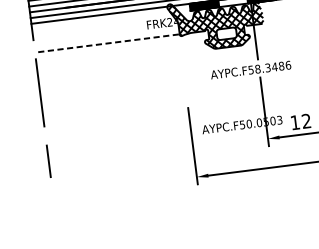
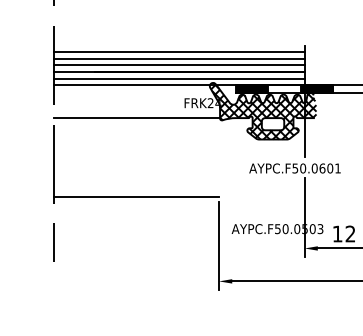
line: (106, 43) -> (136, 118), dashed -> solid
text: (273, 67) -> (320, 168), AYPC.F58.3486 -> AYPC.F50.0601
line: (115, 112) -> (136, 197), added

